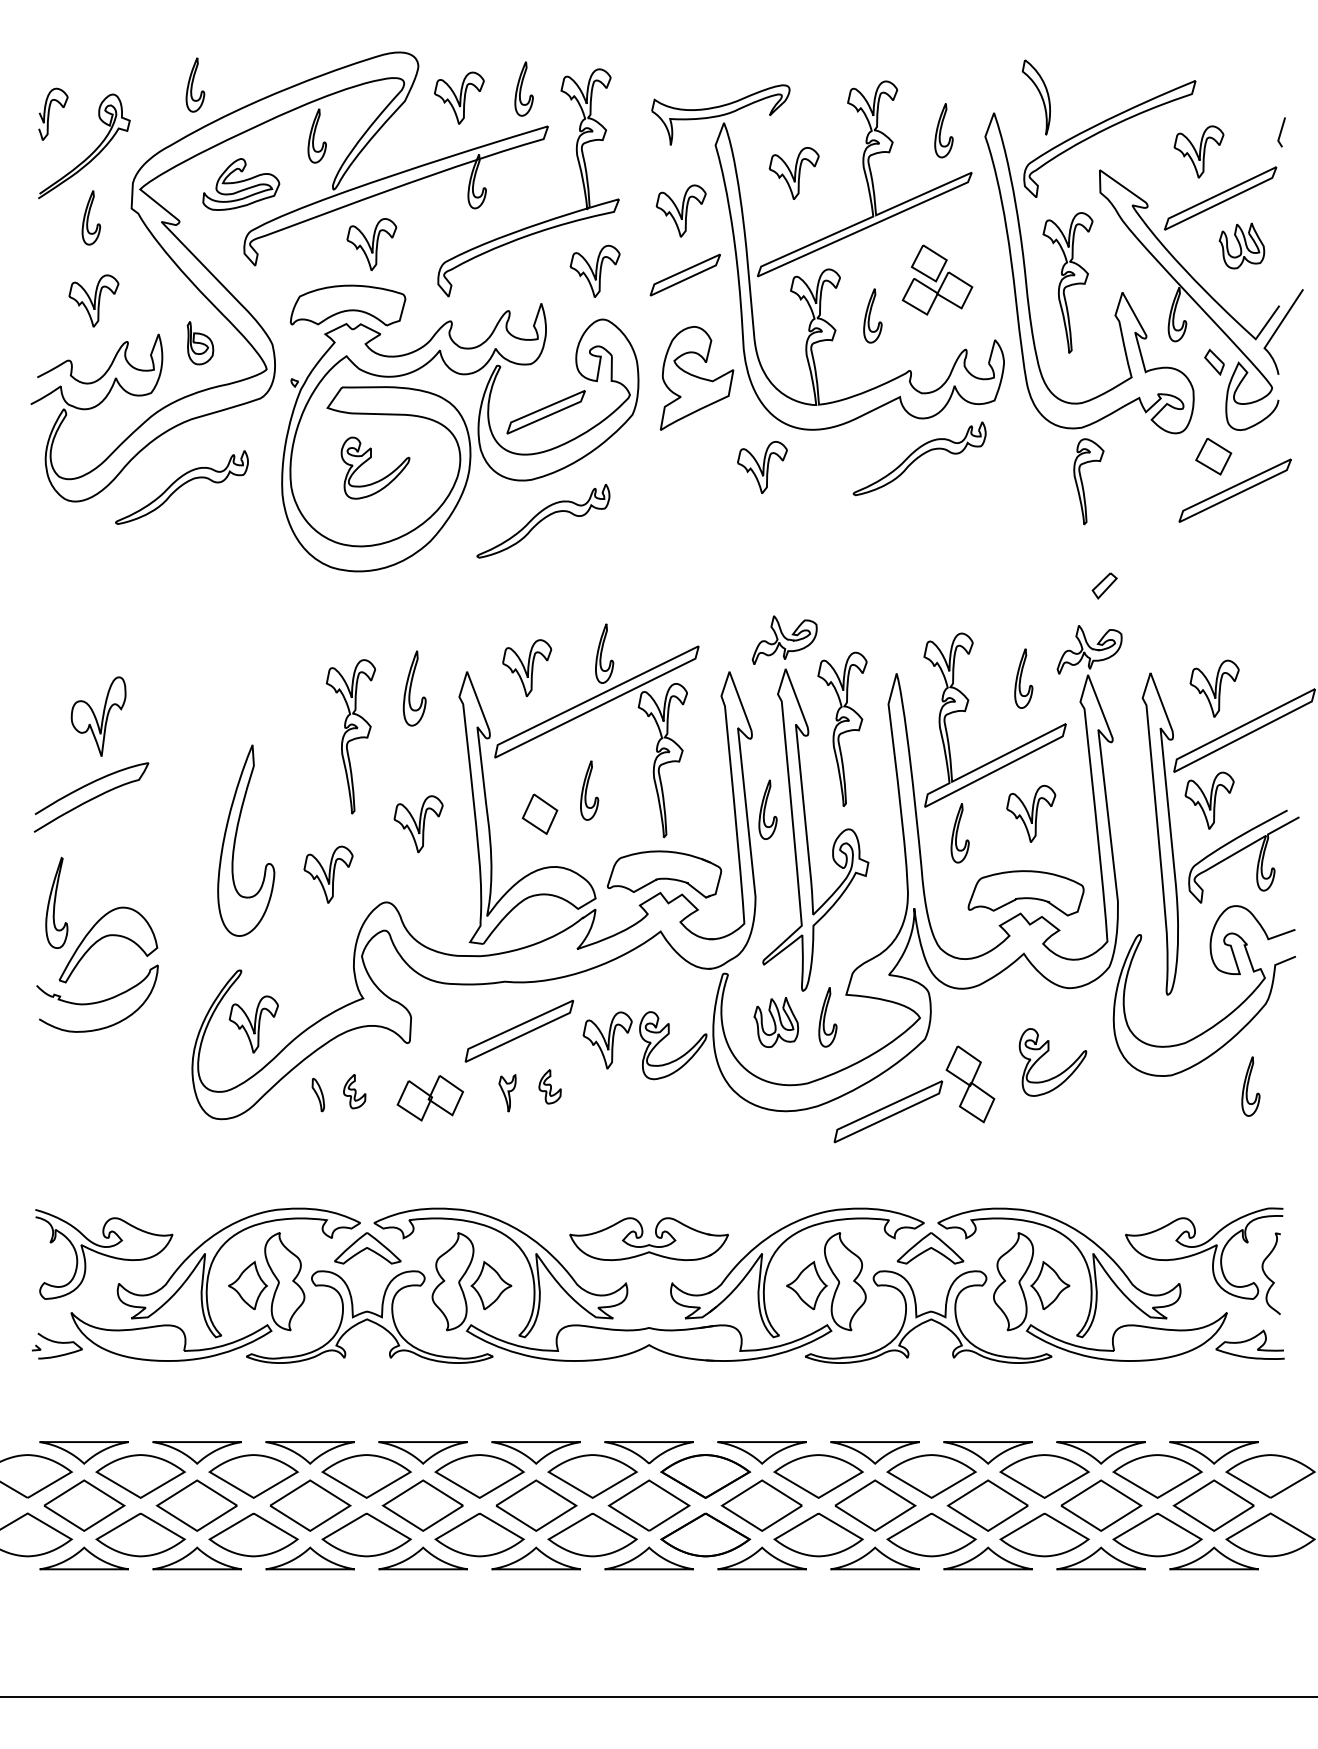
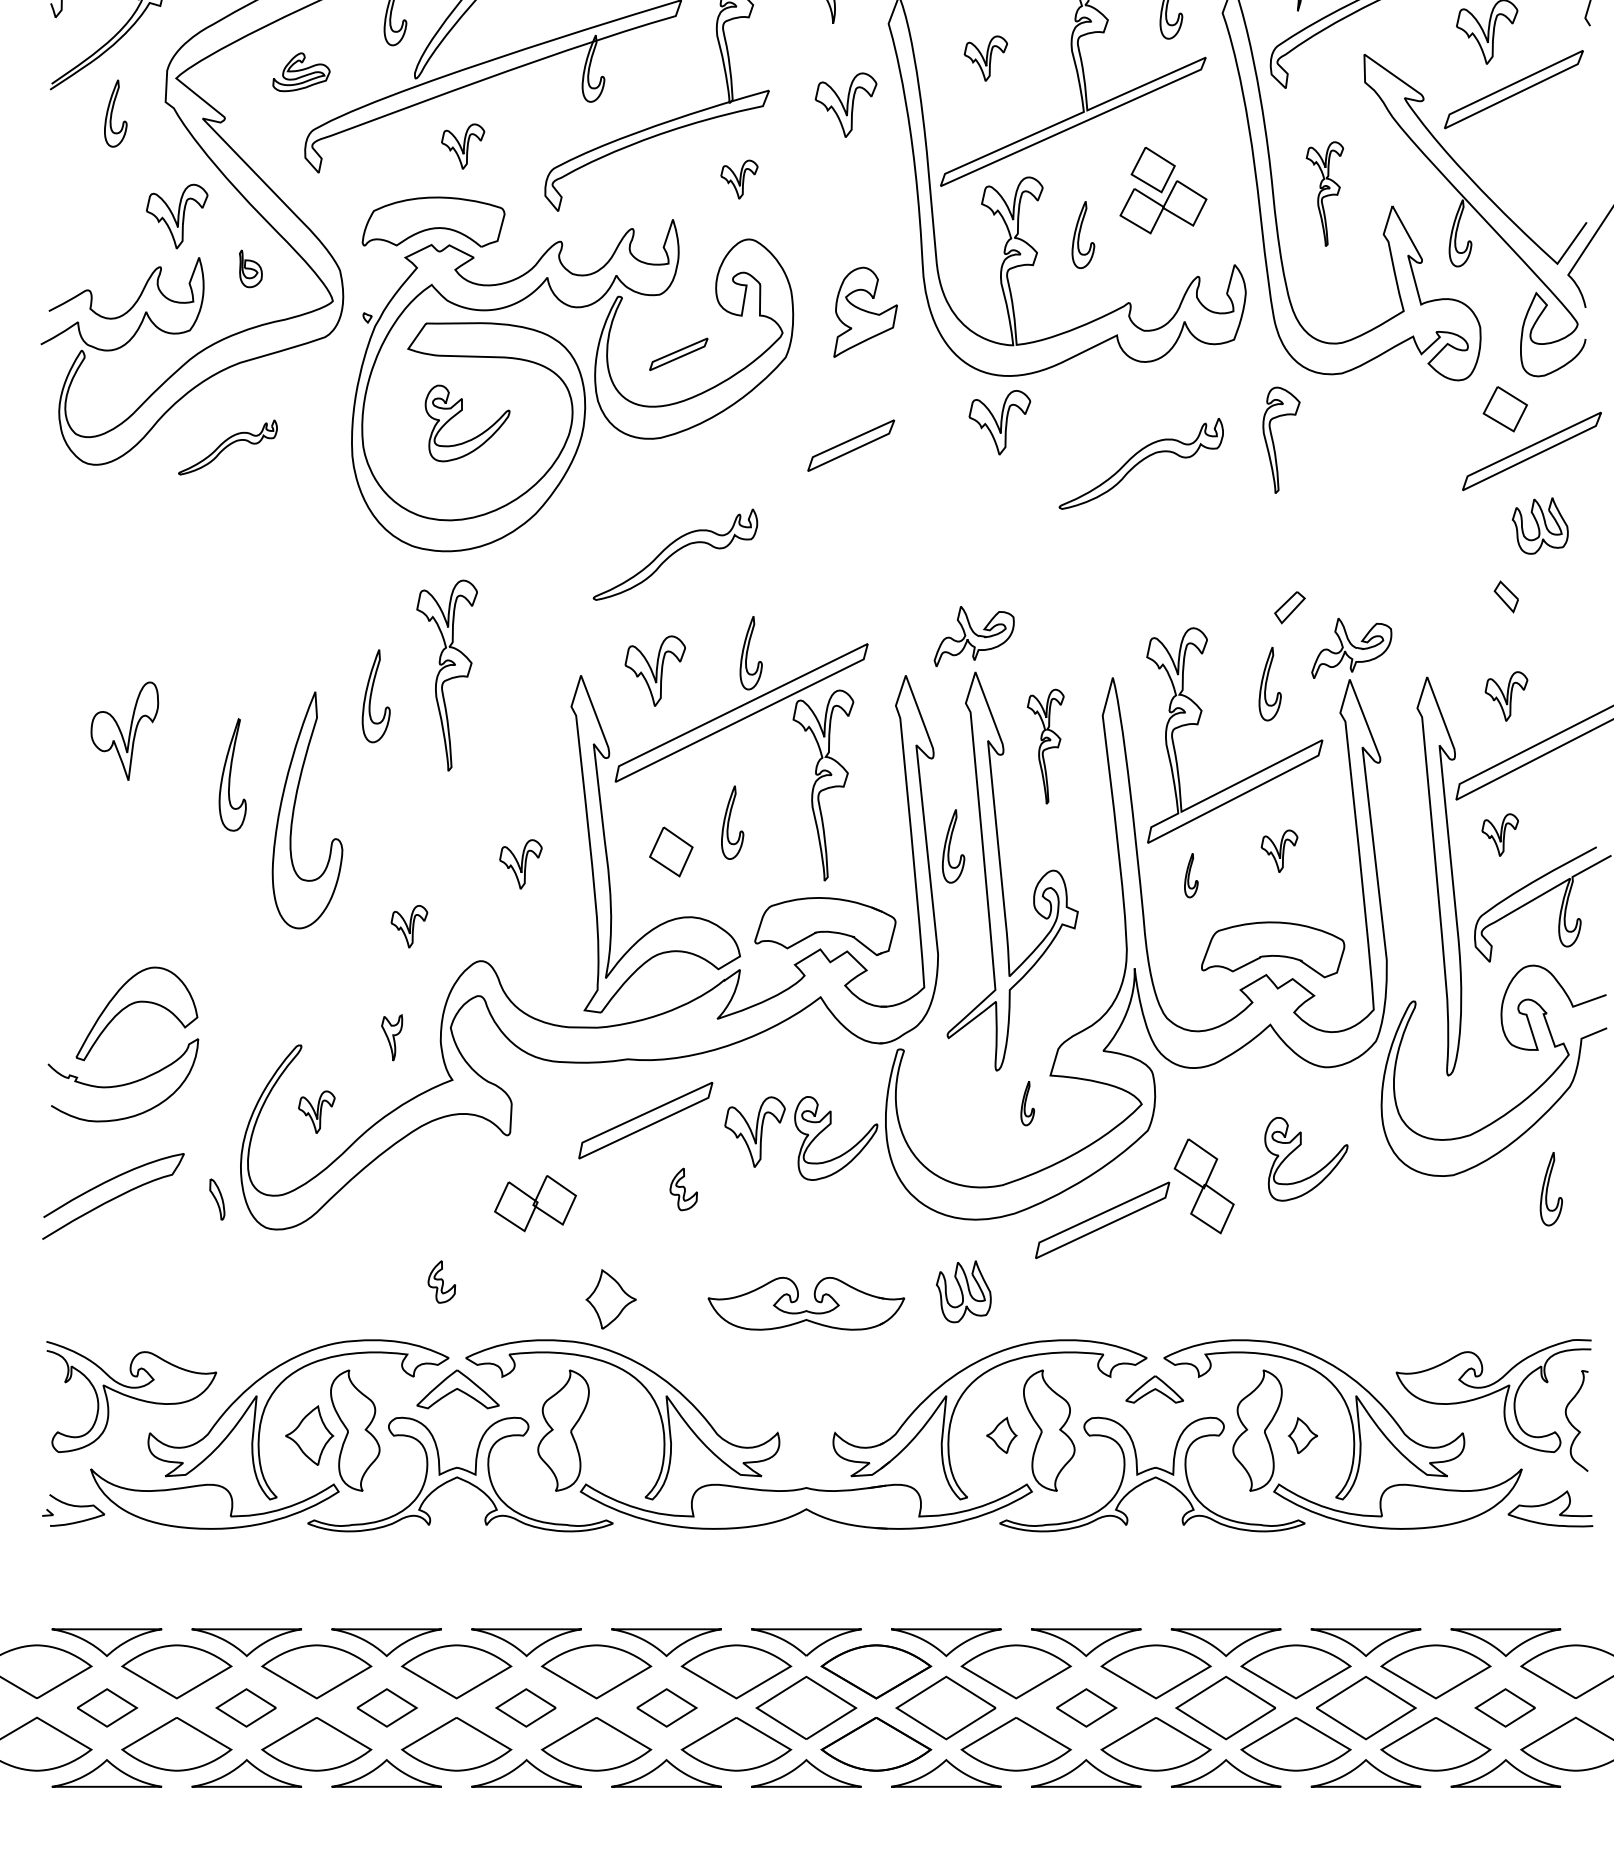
part: (793, 173) -> (985, 58), size x0.7
part: (241, 184) -> (301, 72), size x0.6
part: (371, 244) -> (462, 146), size x0.7
part: (1241, 245) -> (1539, 525), moved
part: (594, 270) -> (738, 178), size x0.6
part: (684, 274) -> (850, 444), moved
part: (1067, 282) -> (1324, 193), size x0.6
part: (93, 300) -> (176, 215), moved
part: (200, 343) -> (250, 269), size x0.7
part: (1214, 361) -> (1506, 595), moved
part: (696, 378) -> (865, 312), size x0.7
part: (545, 412) -> (678, 354), size x0.6
part: (919, 458) -> (1141, 463), moved
part: (762, 467) -> (999, 422), moved
part: (1088, 481) -> (1281, 439), moved
part: (181, 487) -> (227, 447), size x0.6
part: (543, 521) -> (675, 555), moved
part: (1104, 585) -> (1289, 607), moved
part: (414, 688) -> (375, 696), moved
part: (1214, 688) -> (1506, 696), size x0.7
part: (842, 728) -> (1045, 745), size x0.6
part: (350, 736) -> (446, 675), moved
curve: (91, 798) -> (113, 1197), moved
part: (1209, 800) -> (1500, 834), size x0.6
part: (1031, 813) -> (1279, 851), size x0.6
part: (418, 824) -> (520, 864), size x0.7
part: (959, 833) -> (1190, 875), size x0.6
part: (236, 838) -> (295, 807), moved
part: (328, 874) -> (409, 926), size x0.6
part: (56, 902) -> (232, 774), moved
part: (827, 1017) -> (1027, 1103), size x0.6
part: (775, 1022) -> (962, 1291), moved
part: (253, 1024) -> (316, 1112), size x0.6
part: (354, 1091) -> (441, 1281), moved
part: (507, 1093) -> (392, 1037), moved
part: (317, 1094) -> (216, 1198), moved
part: (648, 1239) -> (805, 1304), moved
part: (930, 1248) -> (1154, 1389), size x0.7
part: (491, 1285) -> (611, 1299), moved
part: (806, 1285) -> (1001, 1435), size x0.6
part: (1050, 1285) -> (1303, 1435), size x0.6
part: (84, 1505) -> (107, 1707), size x0.6
part: (196, 1505) -> (245, 1707), size x0.6
part: (310, 1505) -> (387, 1707), size x0.6
part: (422, 1505) -> (525, 1707), size x0.6
part: (536, 1505) -> (666, 1707), size x0.6
part: (875, 1505) -> (1086, 1707), size x0.6
part: (1213, 1505) -> (1505, 1707), size x0.6

